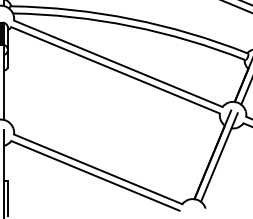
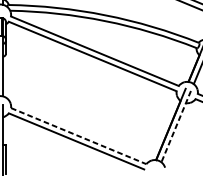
line: (219, 157) -> (176, 126), solid -> dashed
line: (98, 169) -> (78, 136), solid -> dashed

